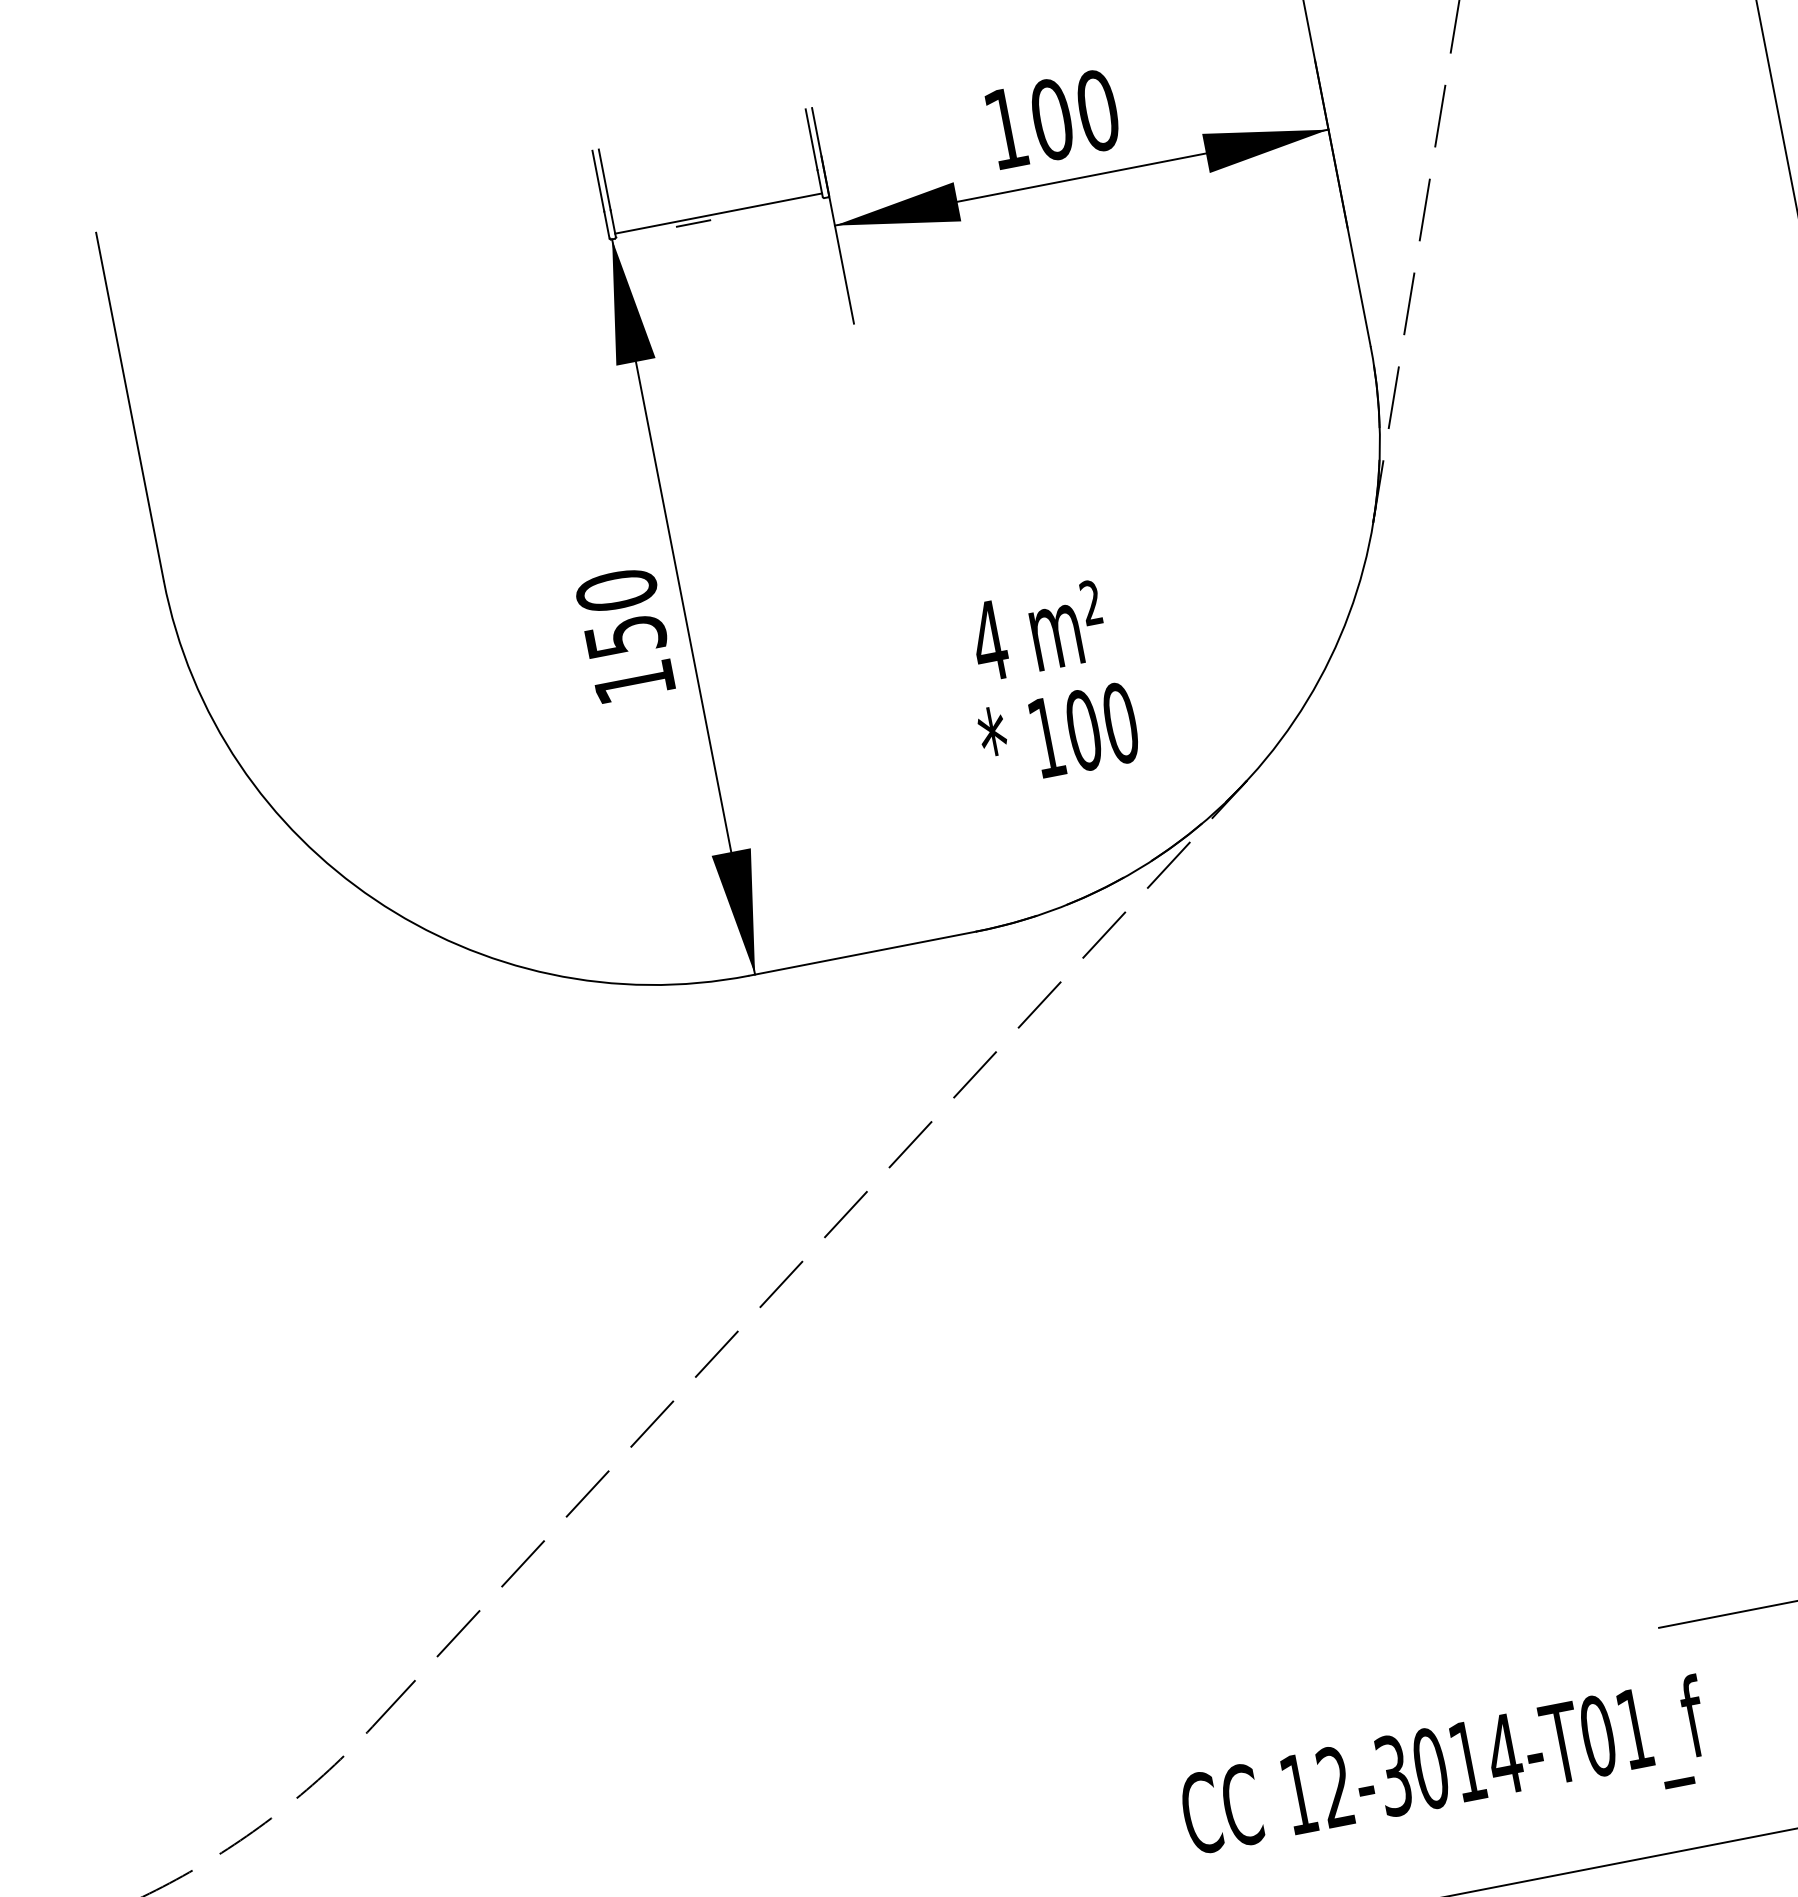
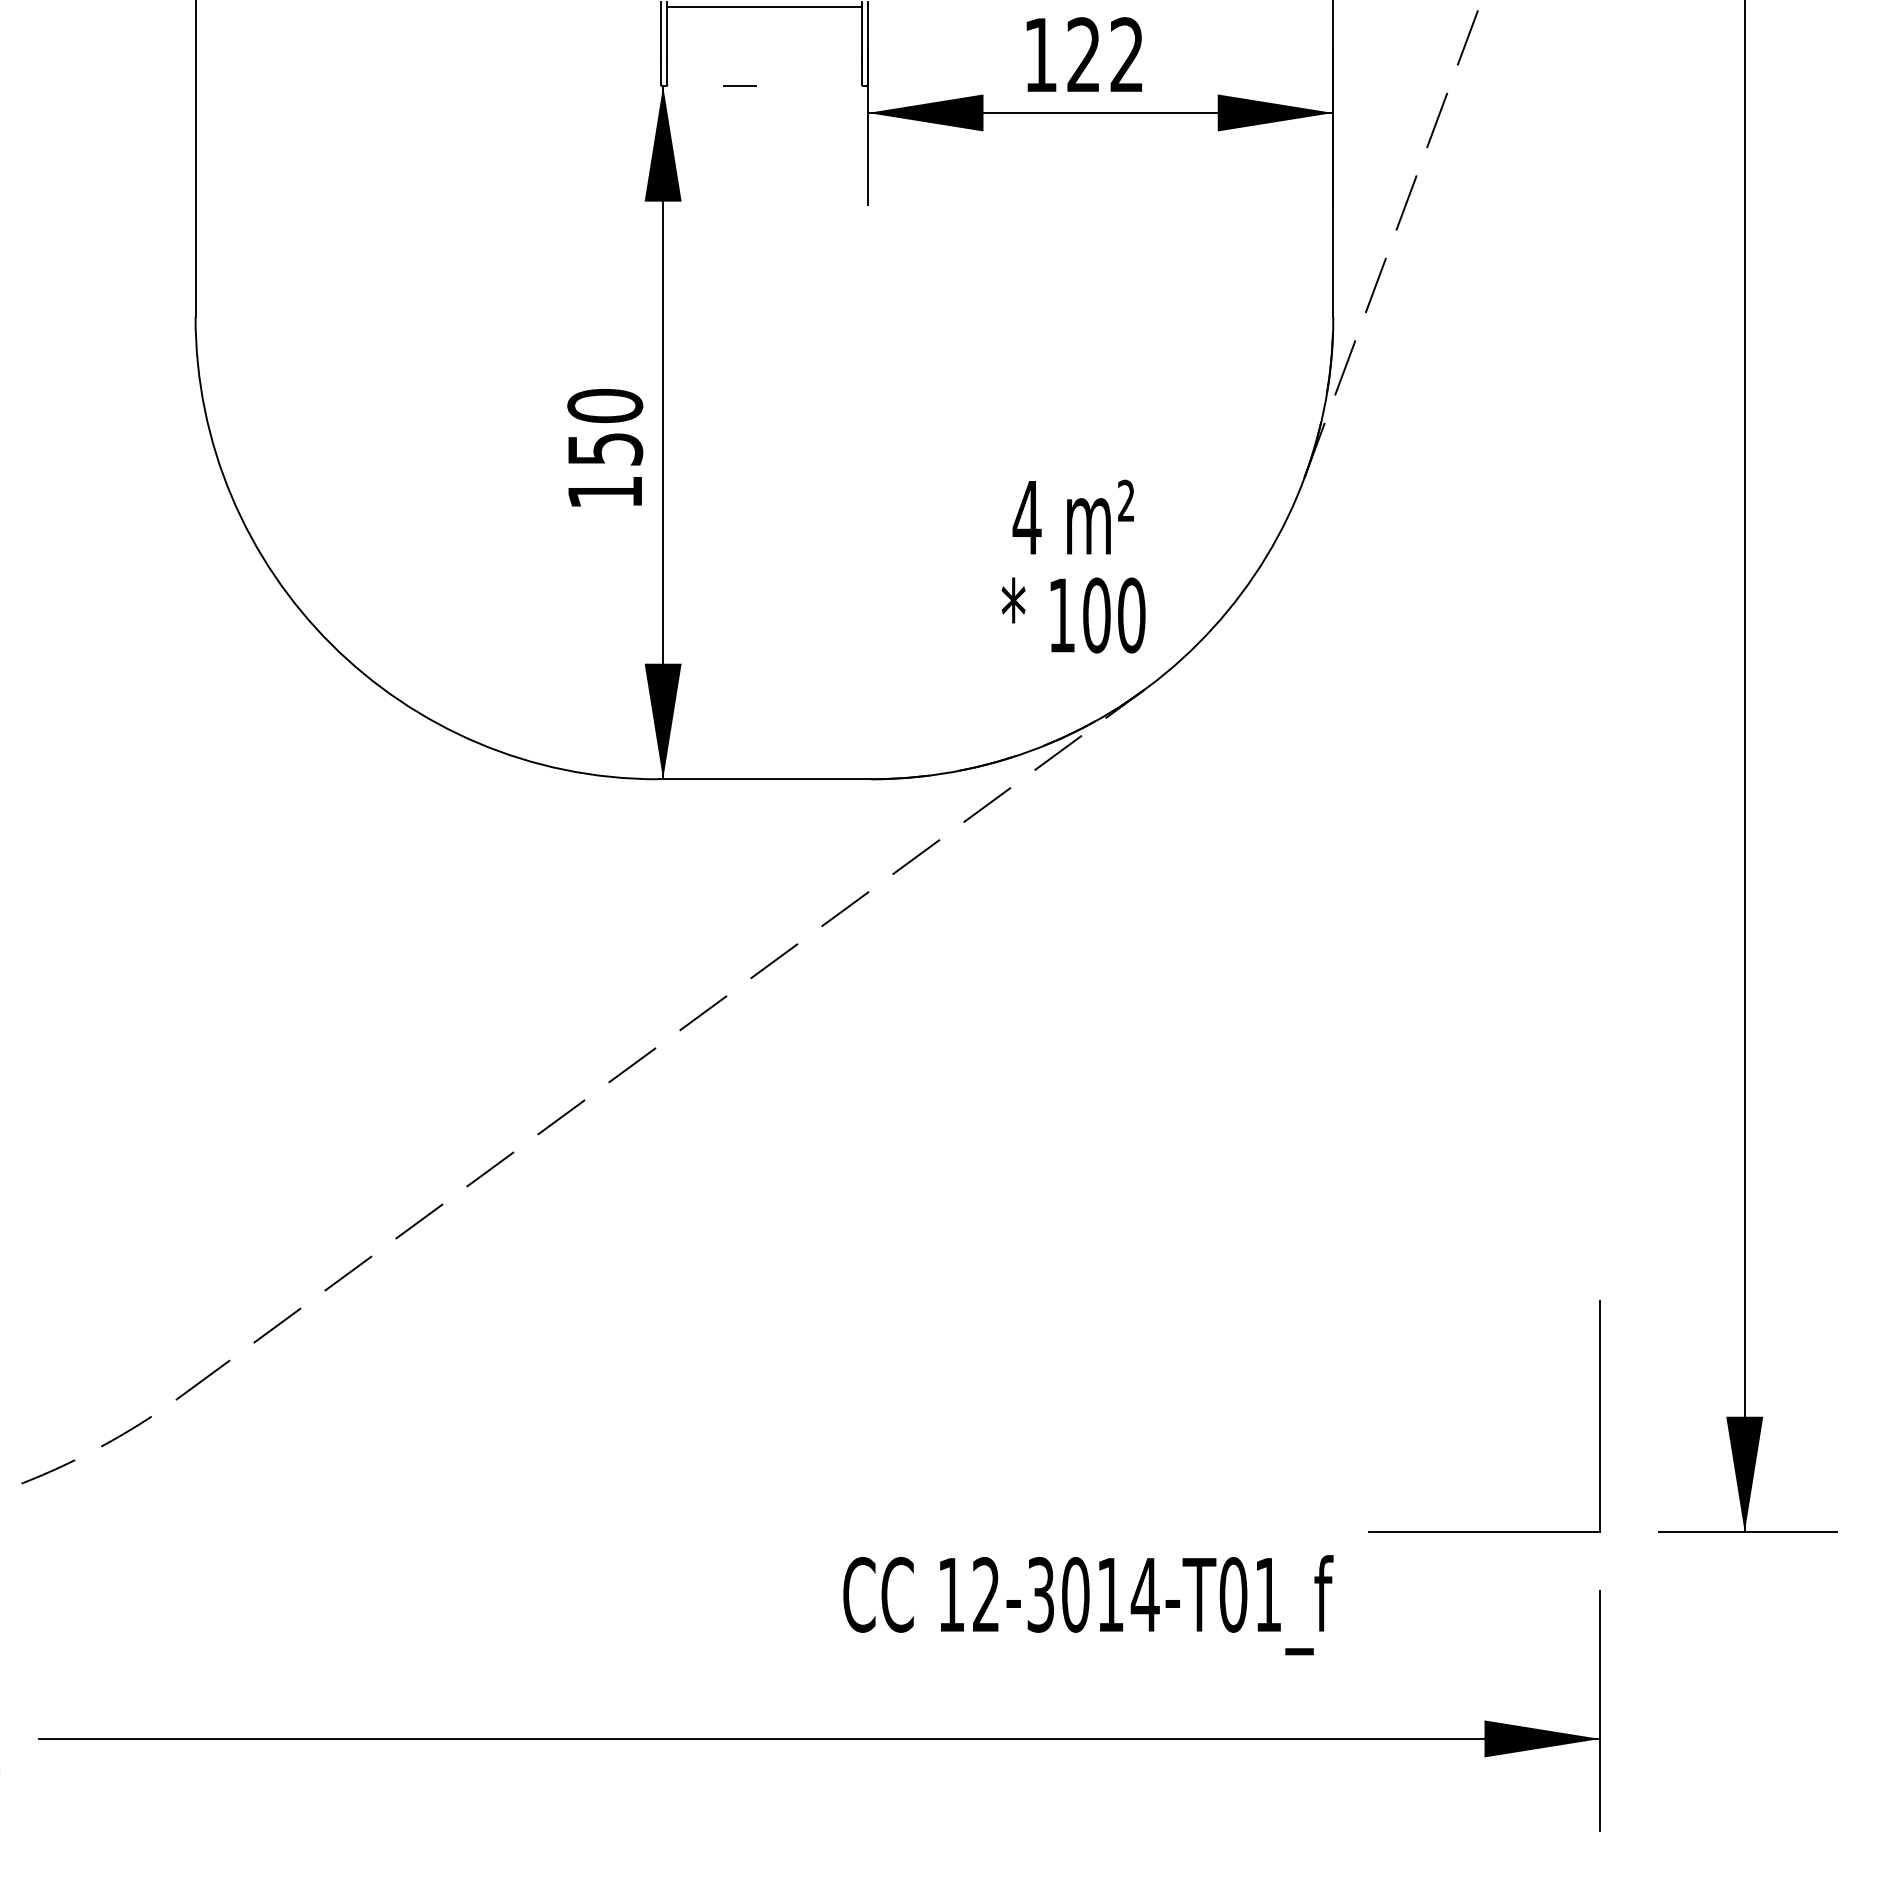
text: (1075, 115) -> (1105, 55), 100 -> 122
line: (717, 213) -> (763, 7), moved
text: (1048, 683) -> (1073, 566), moved
text: (1446, 1777) -> (1088, 1605), moved

